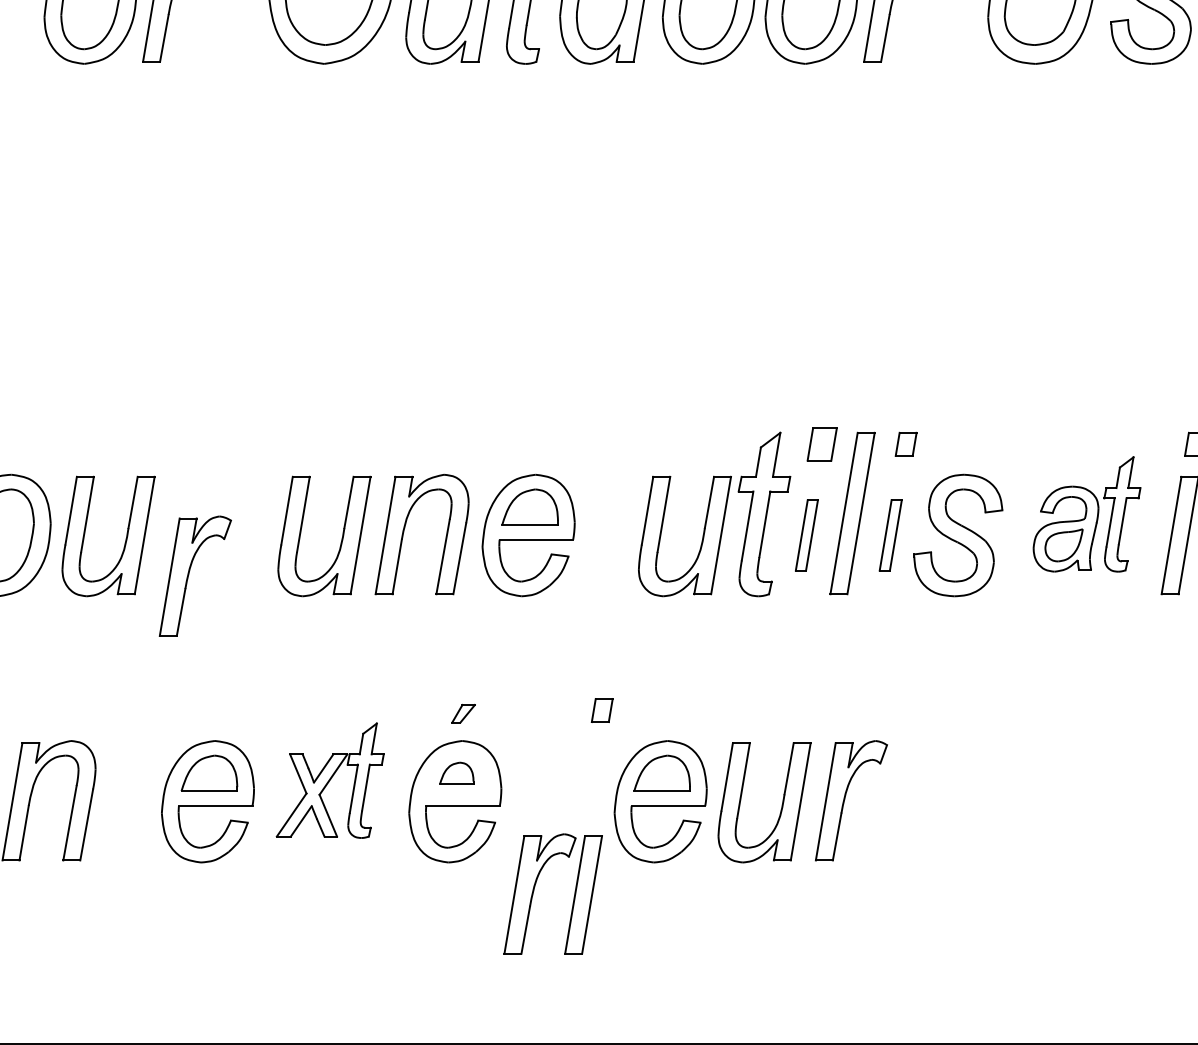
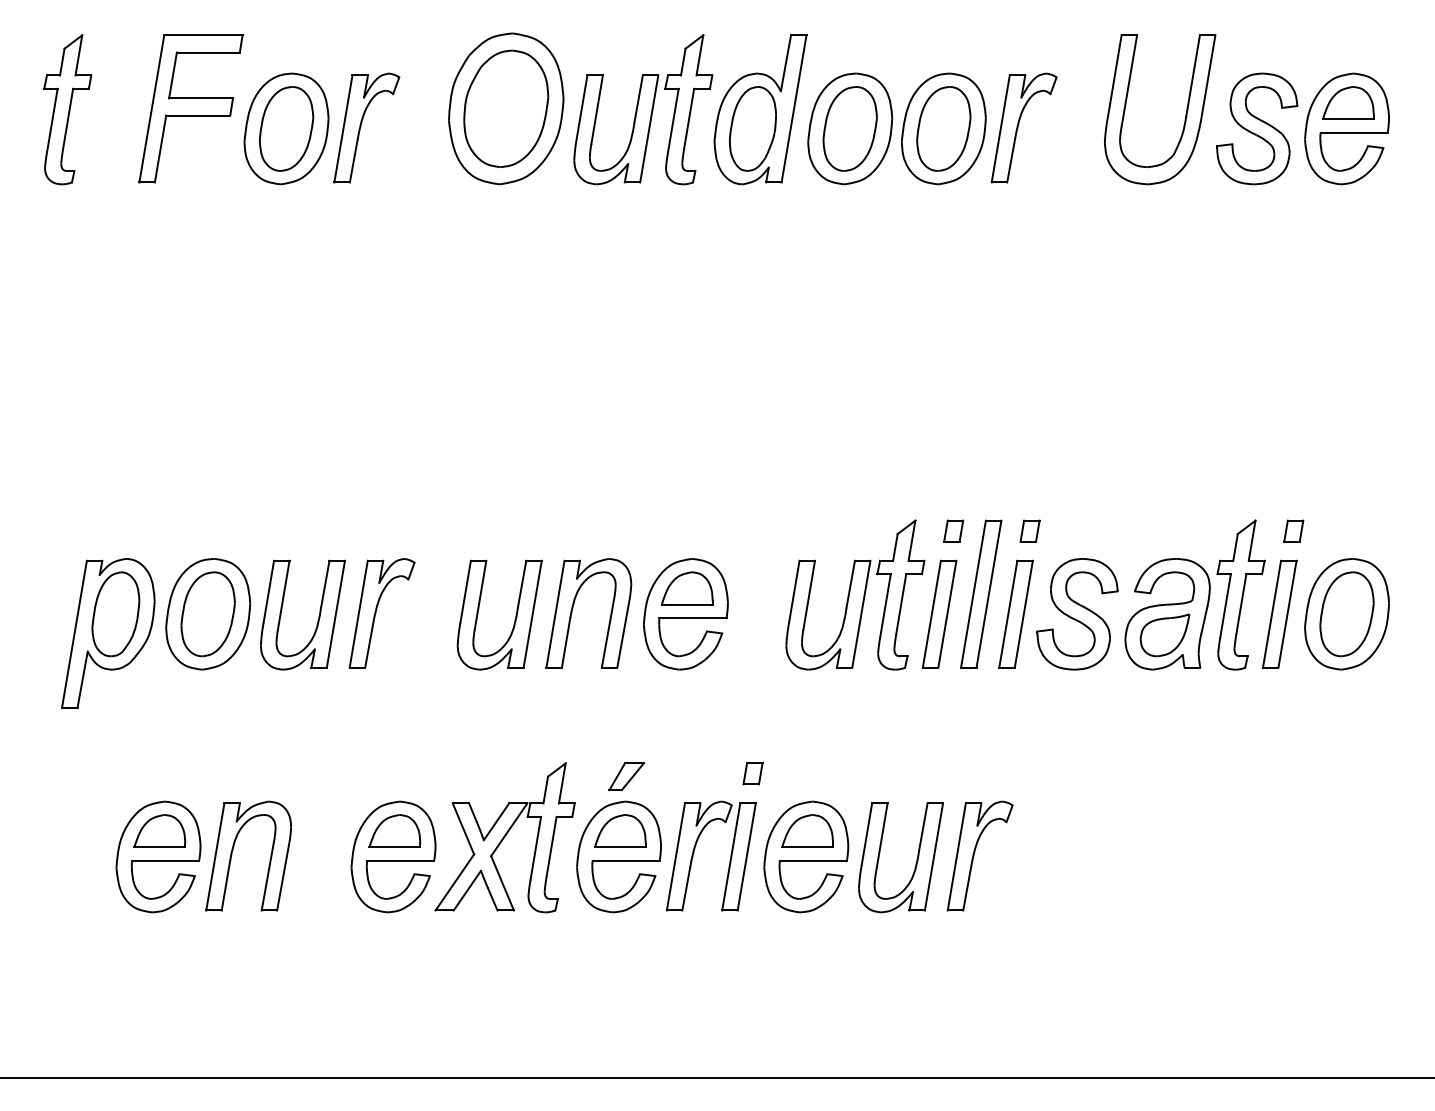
part: (822, 443) -> (953, 530), size x0.71
part: (1086, 513) -> (1194, 594), size x1.43
part: (806, 534) -> (939, 613), size x1.67
part: (890, 534) -> (1015, 613), size x1.67
part: (194, 576) -> (381, 613), moved
part: (463, 713) -> (626, 776), size x1.67
part: (456, 772) -> (620, 830), size x1.67
part: (329, 780) -> (504, 837), size x1.43
part: (534, 890) -> (694, 852), moved

